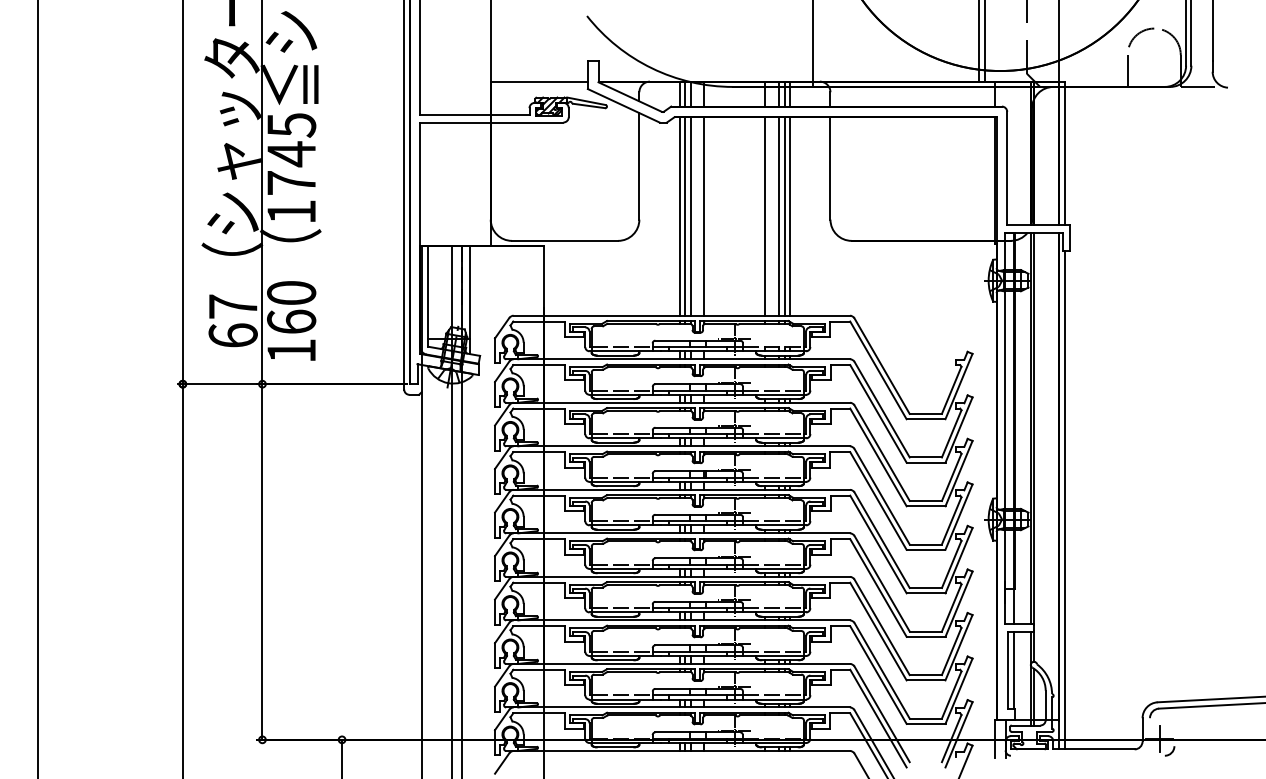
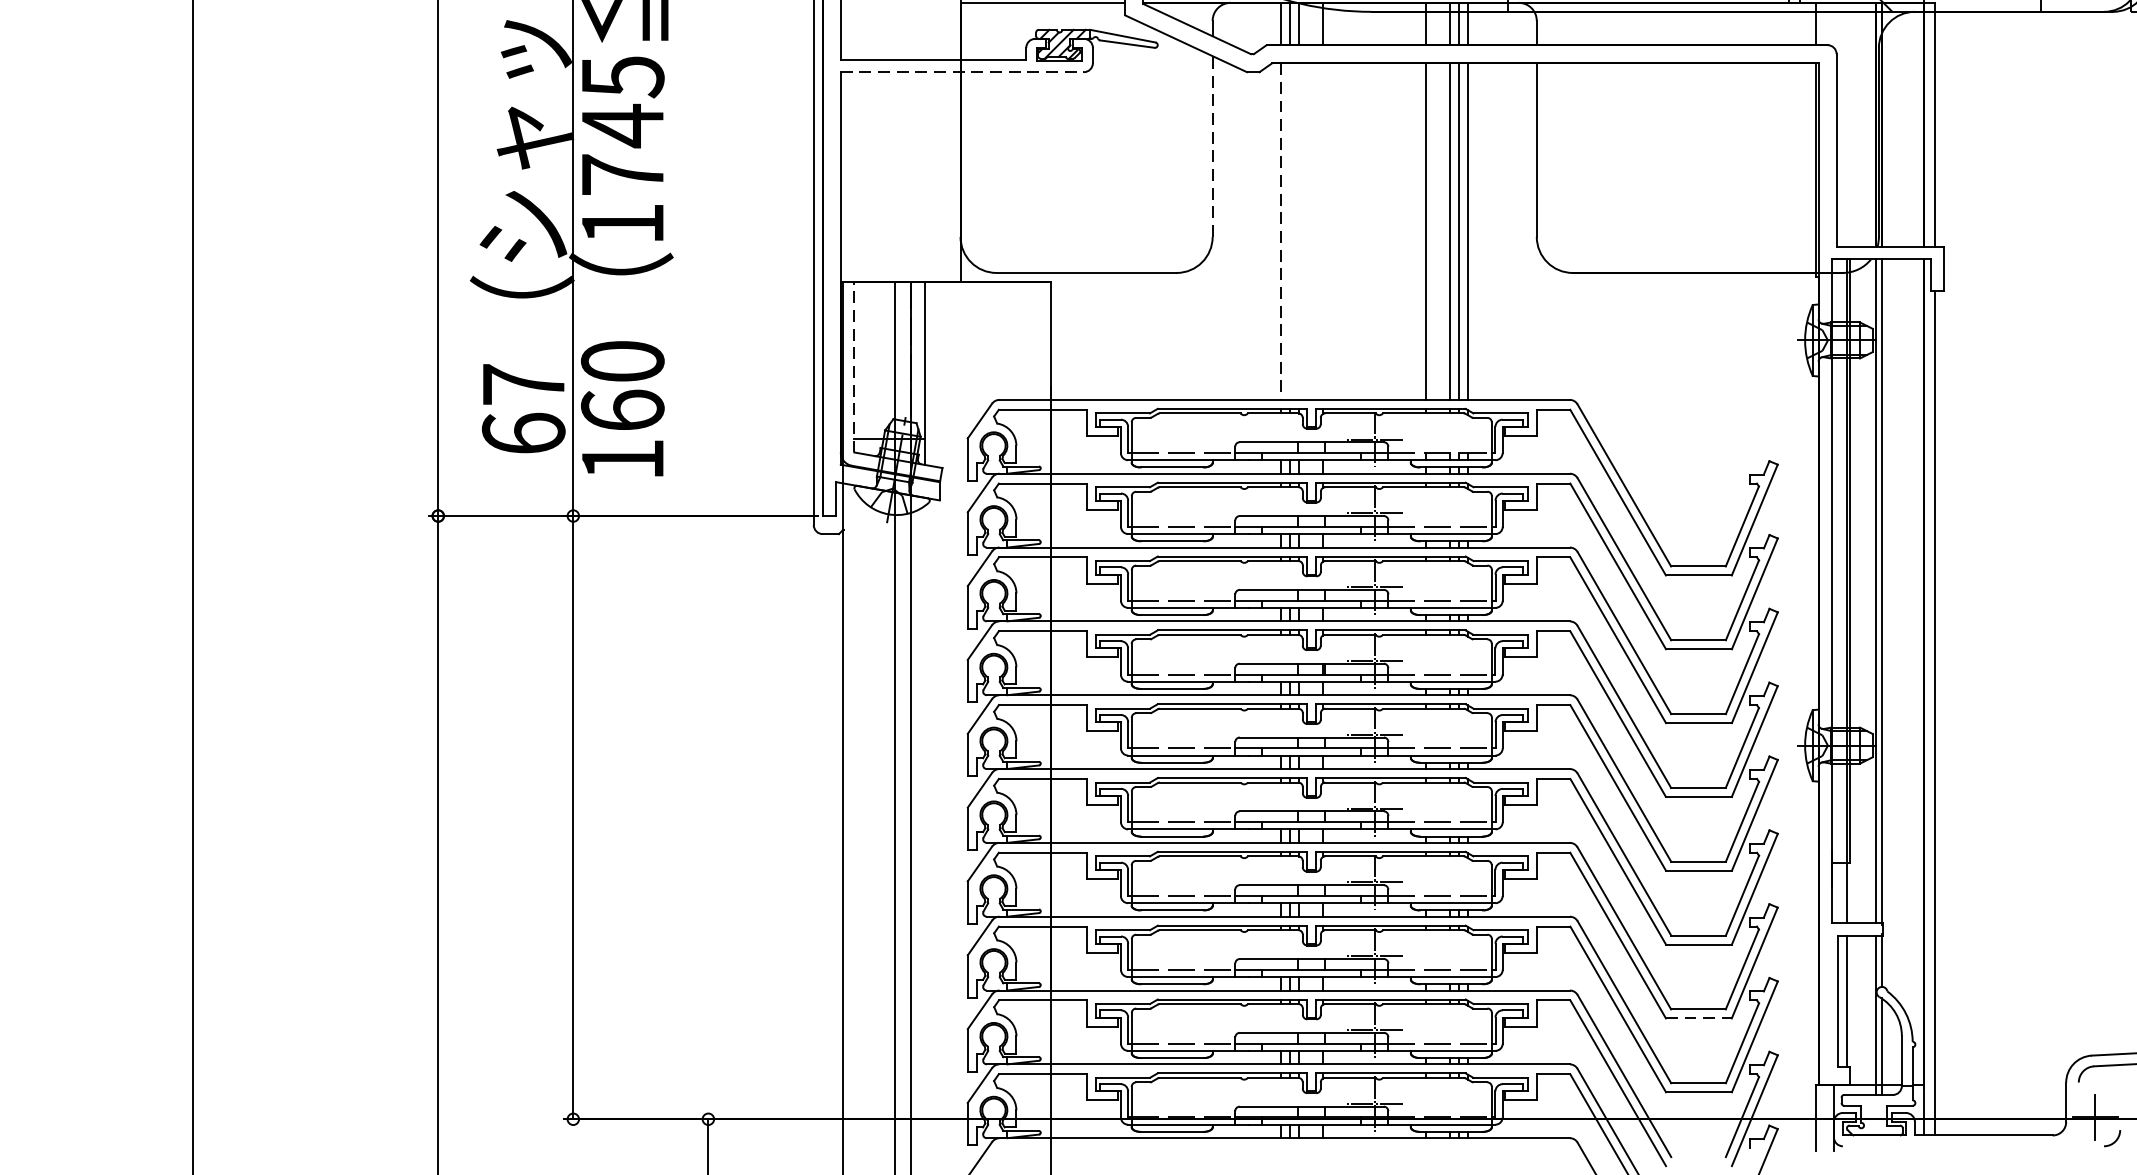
line: (491, 122) -> (961, 72), solid -> dashed
line: (639, 165) -> (1212, 145), solid -> dashed
line: (679, 216) -> (1280, 231), solid -> dashed
line: (685, 216) -> (1290, 231), removed
line: (690, 216) -> (1299, 231), removed
line: (704, 216) -> (1323, 231), removed
line: (428, 295) -> (854, 365), solid -> dashed
line: (926, 680) -> (1699, 1018), solid -> dashed

